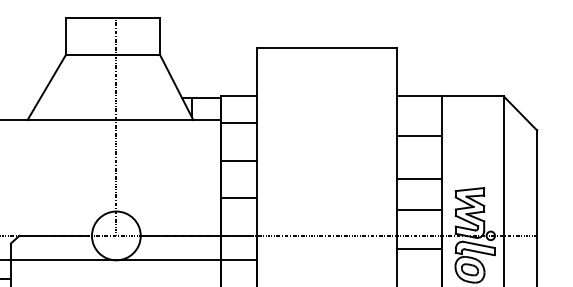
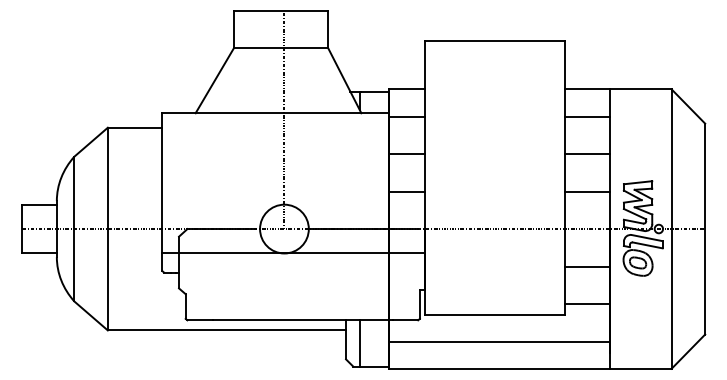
line: (419, 136) -> (587, 116), moved
line: (419, 179) -> (587, 154), moved
line: (419, 210) -> (587, 191), moved
line: (419, 249) -> (587, 266), moved

